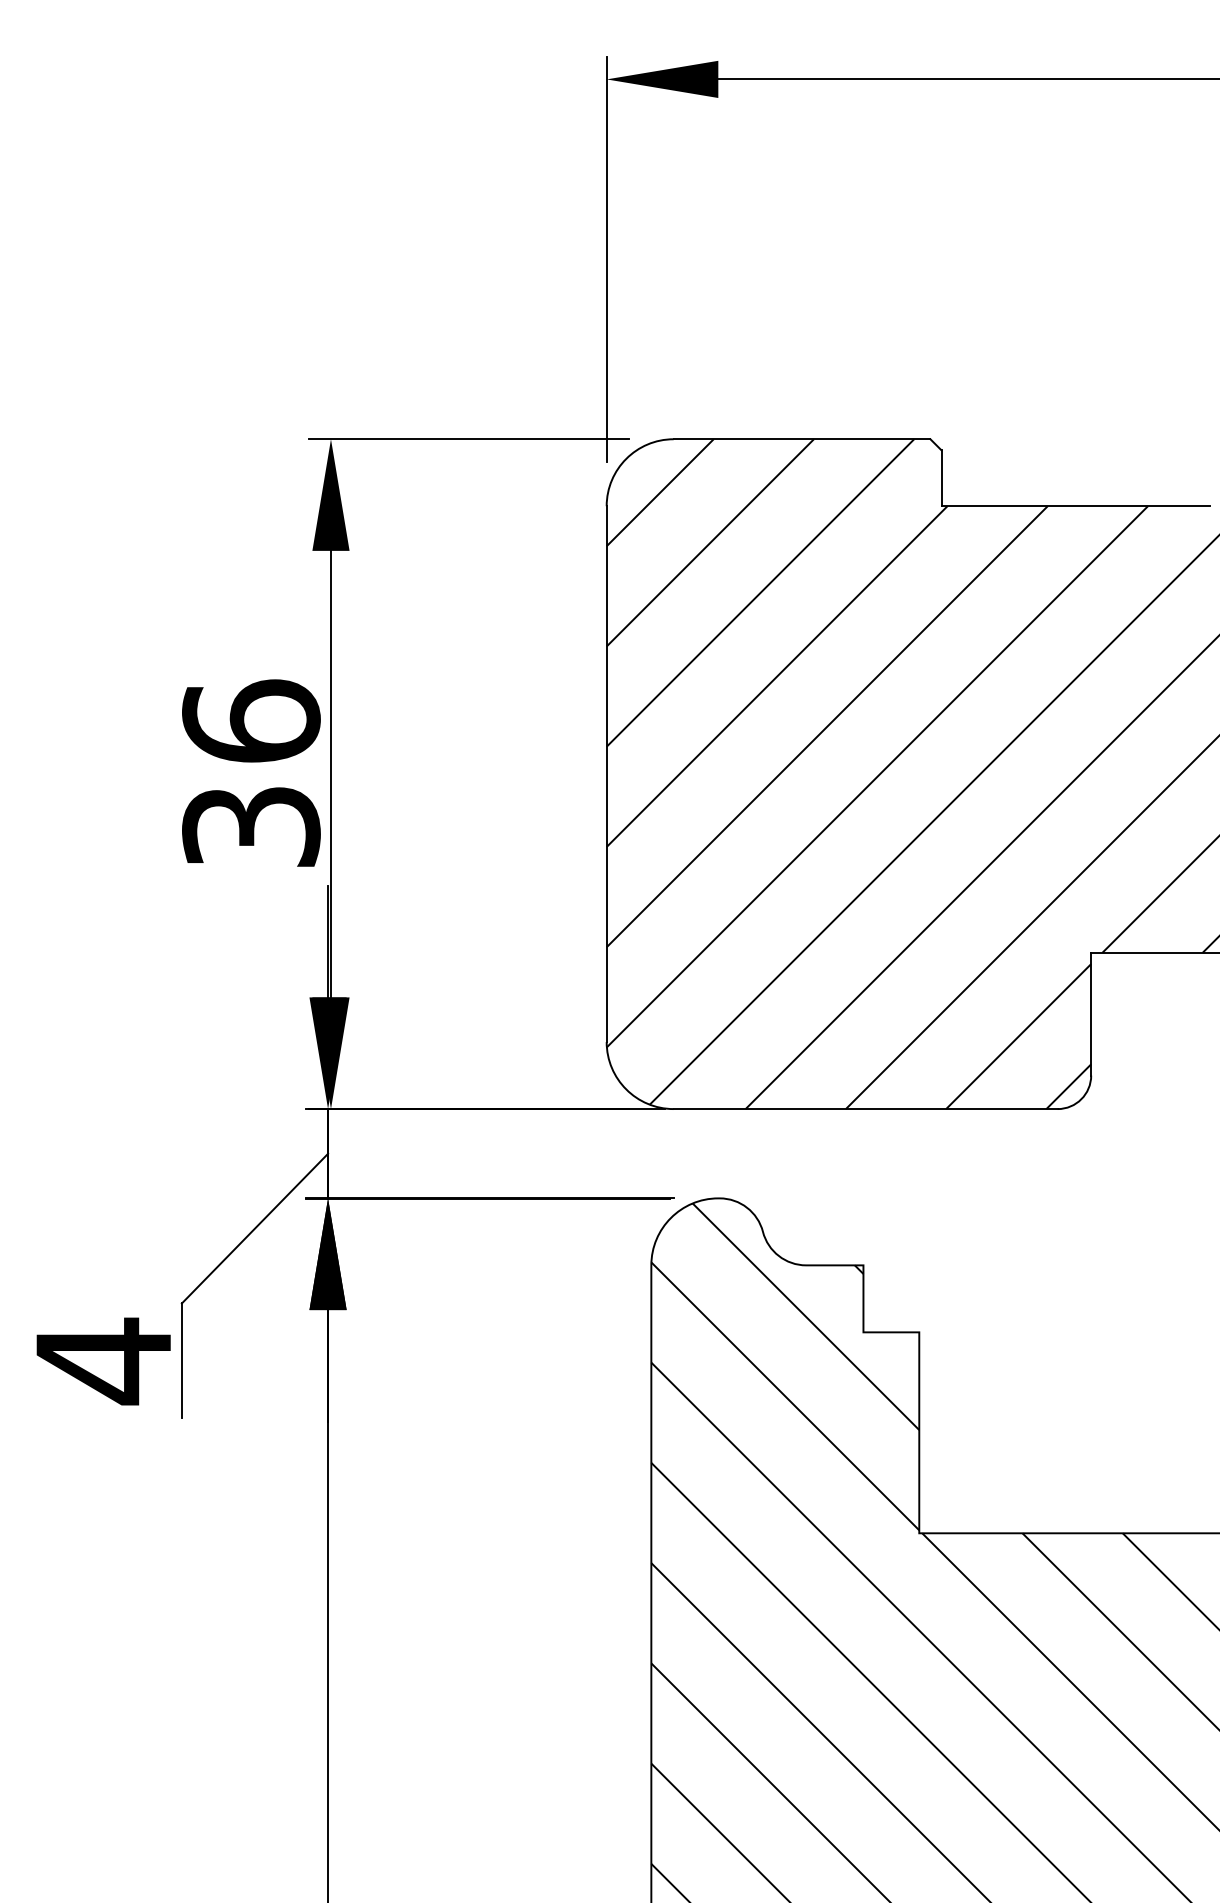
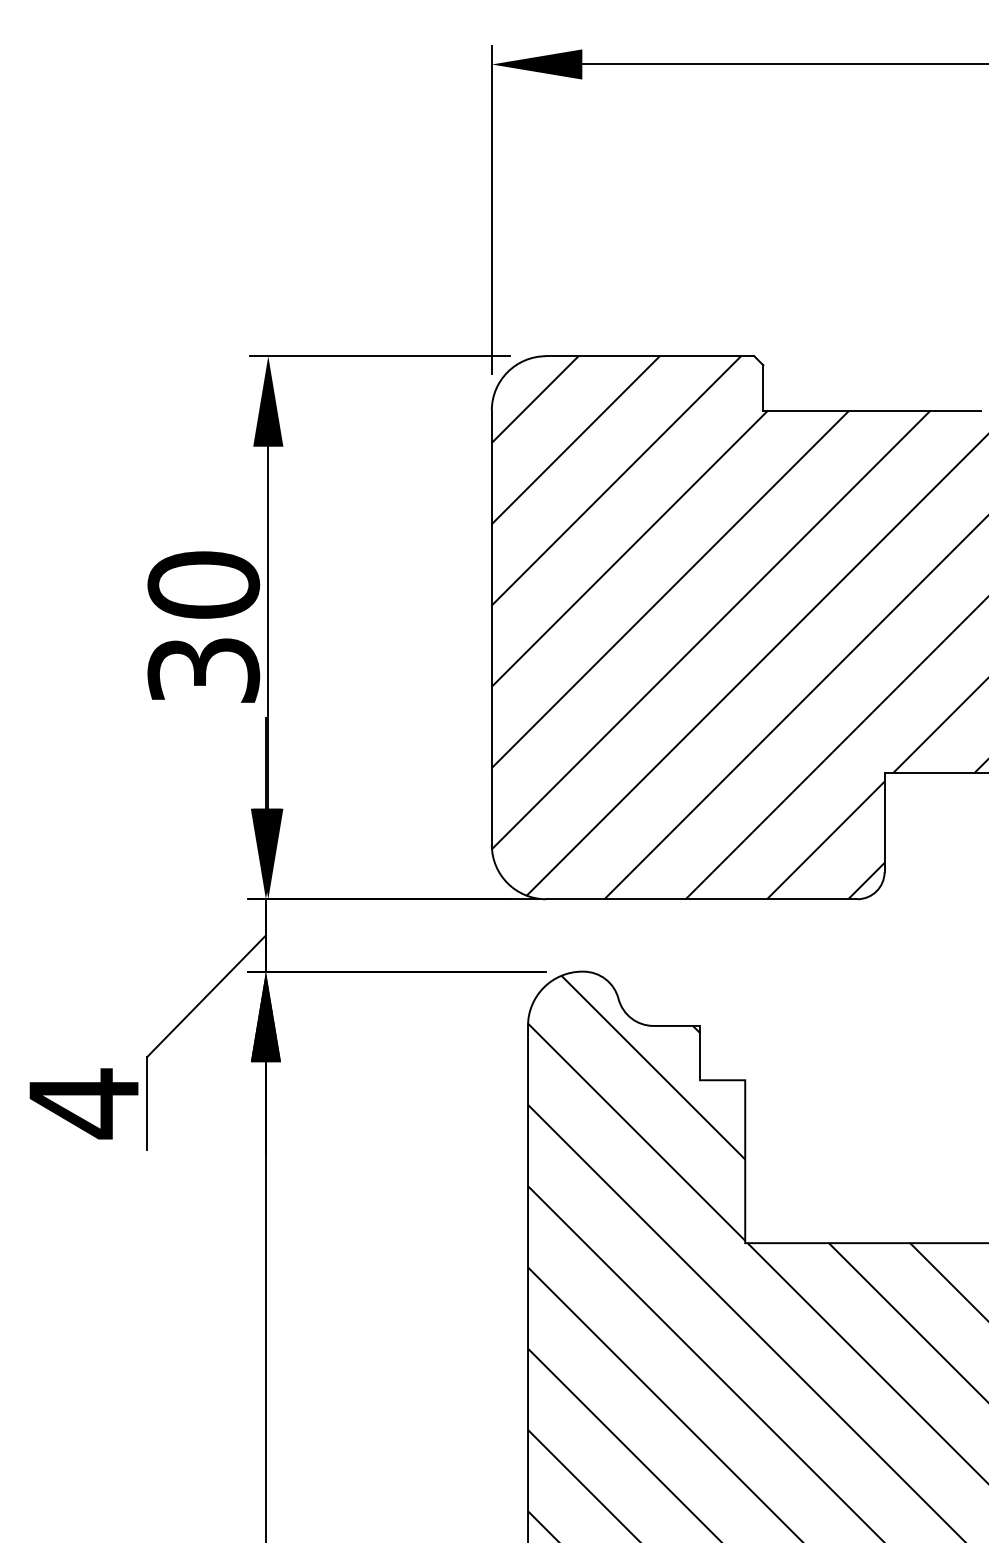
text: (251, 721) -> (203, 585), 36 -> 30

